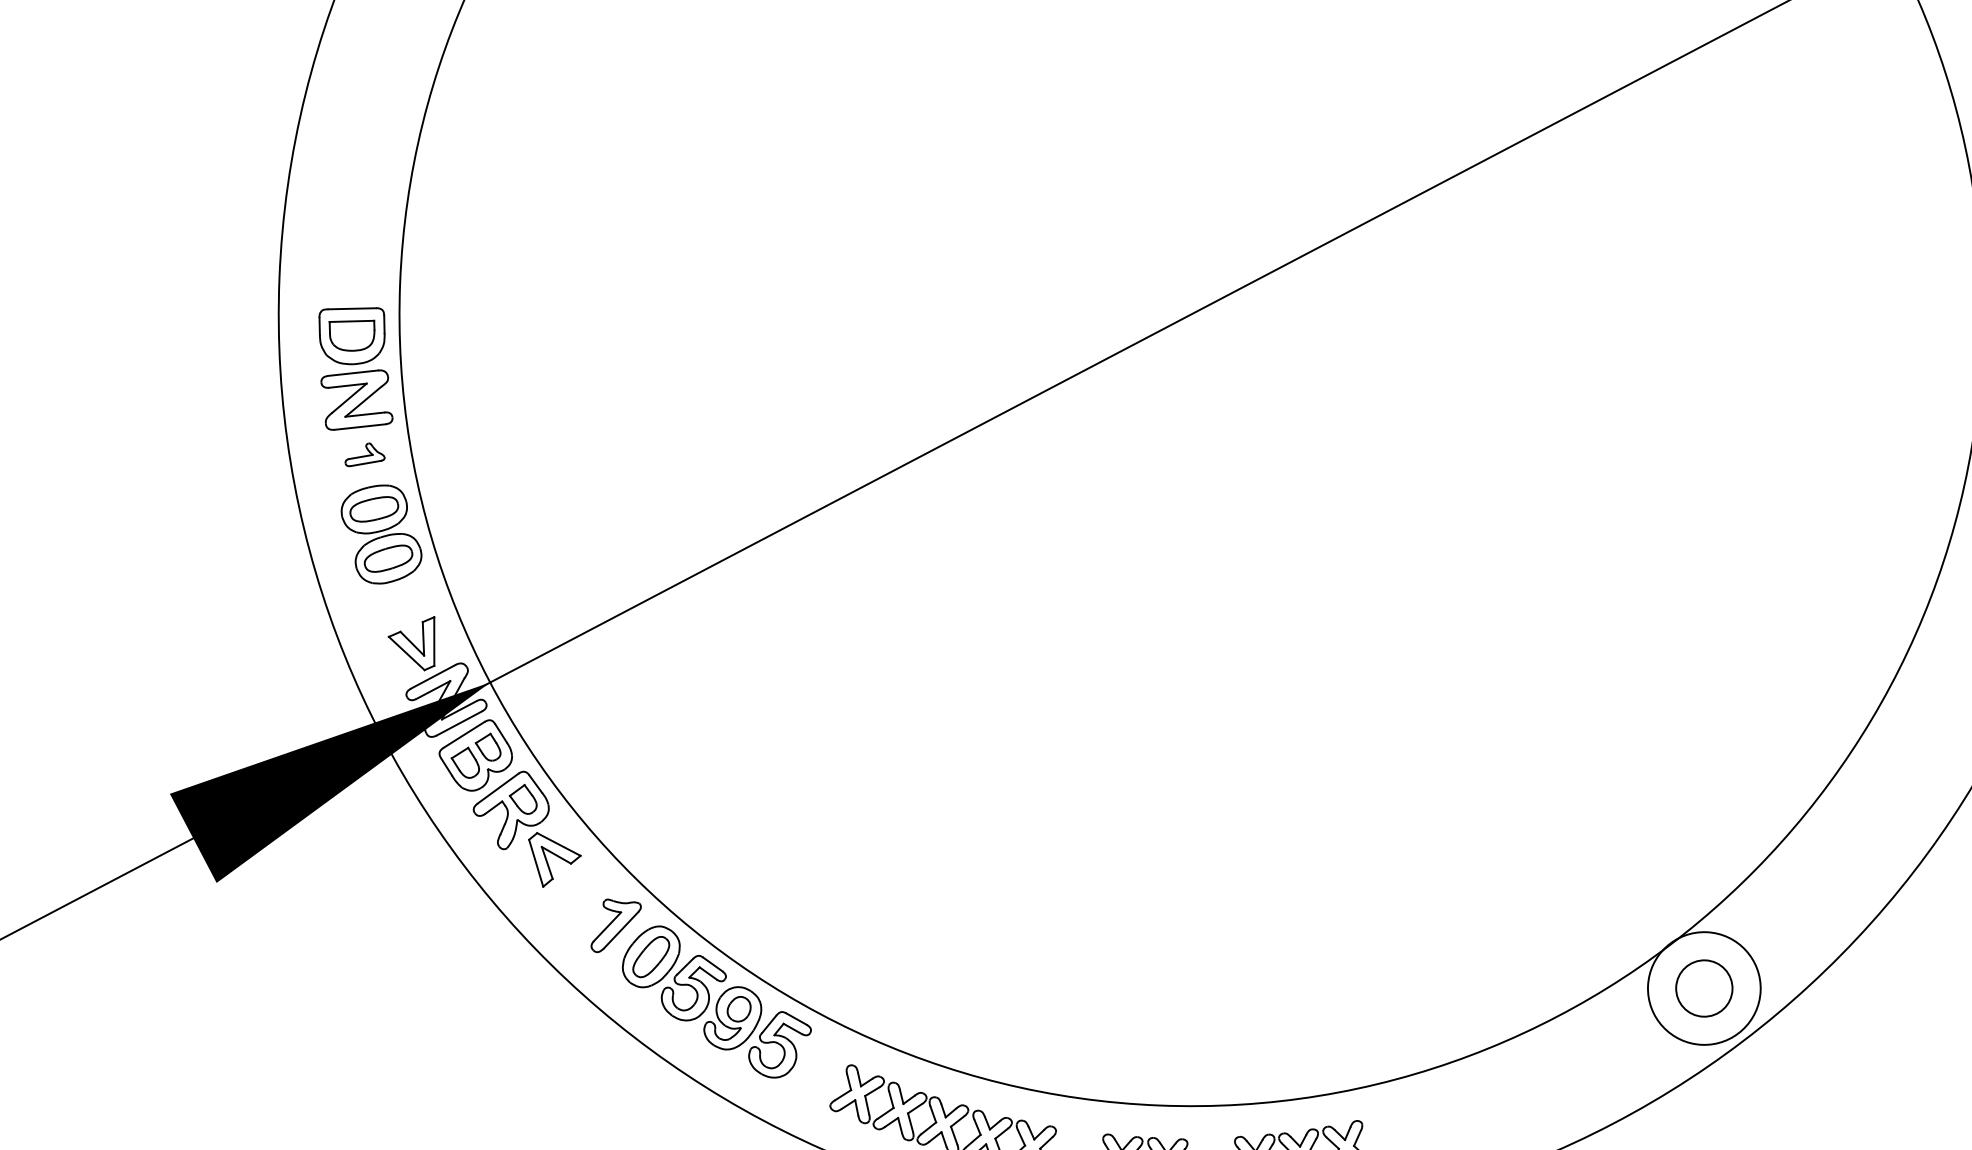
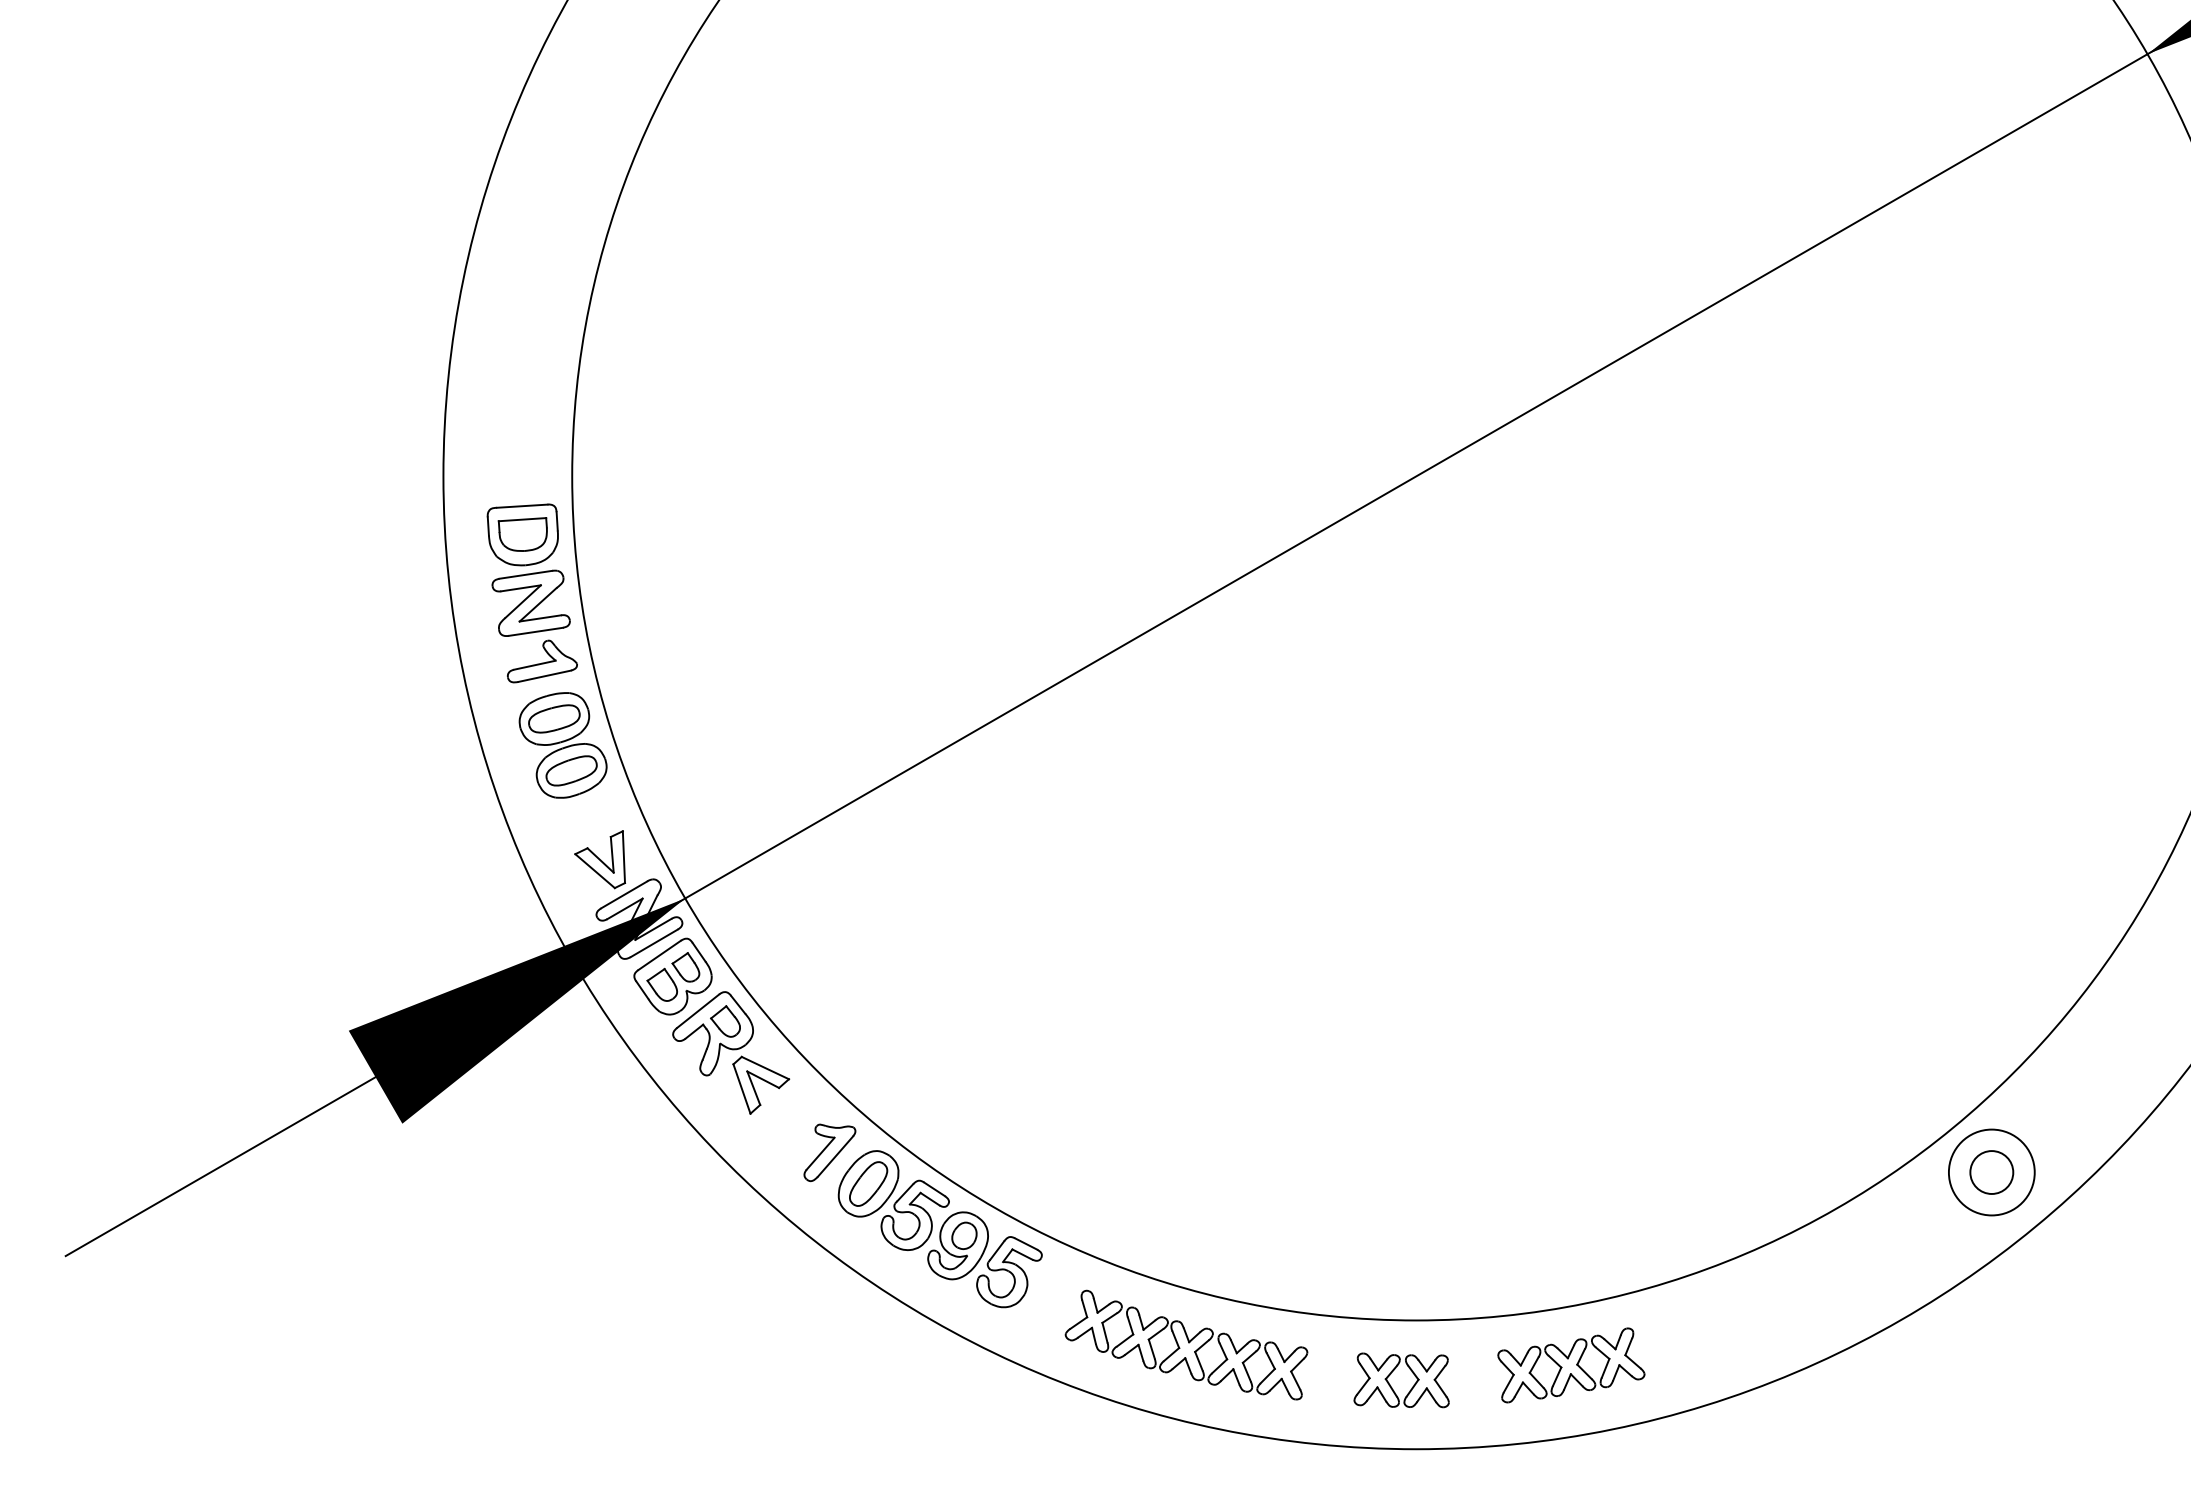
part: (365, 455) -> (542, 661), size x1.67
circle: (1704, 988) -> (1991, 1172), size x0.71
circle: (1704, 988) -> (1991, 1172), size x0.71

